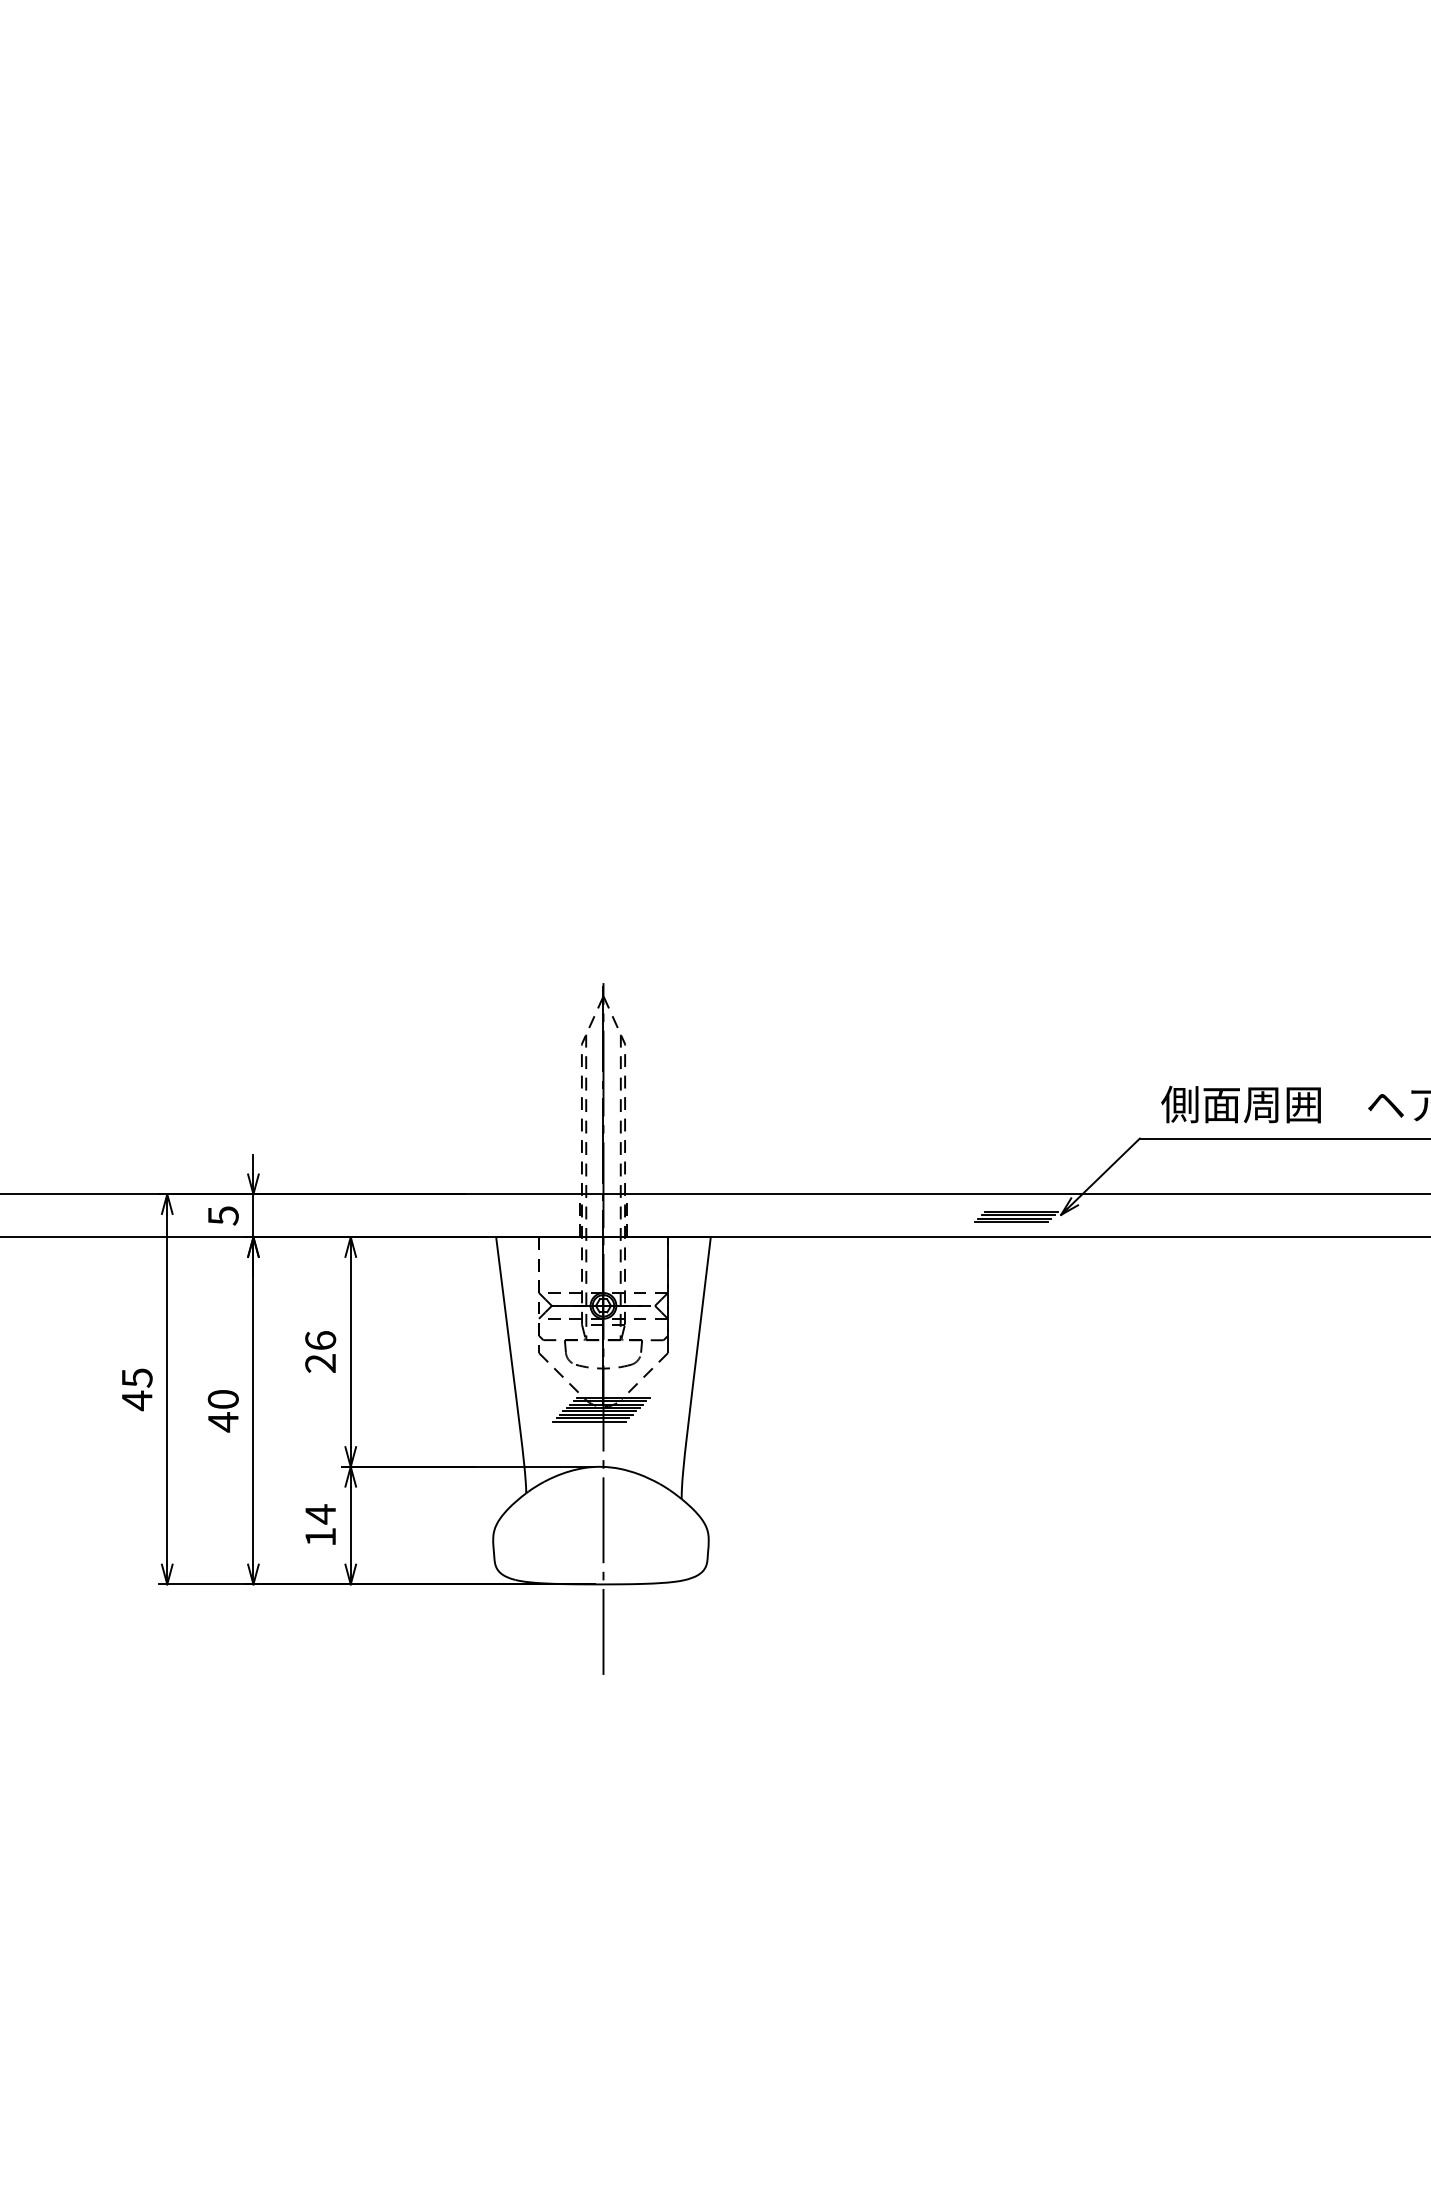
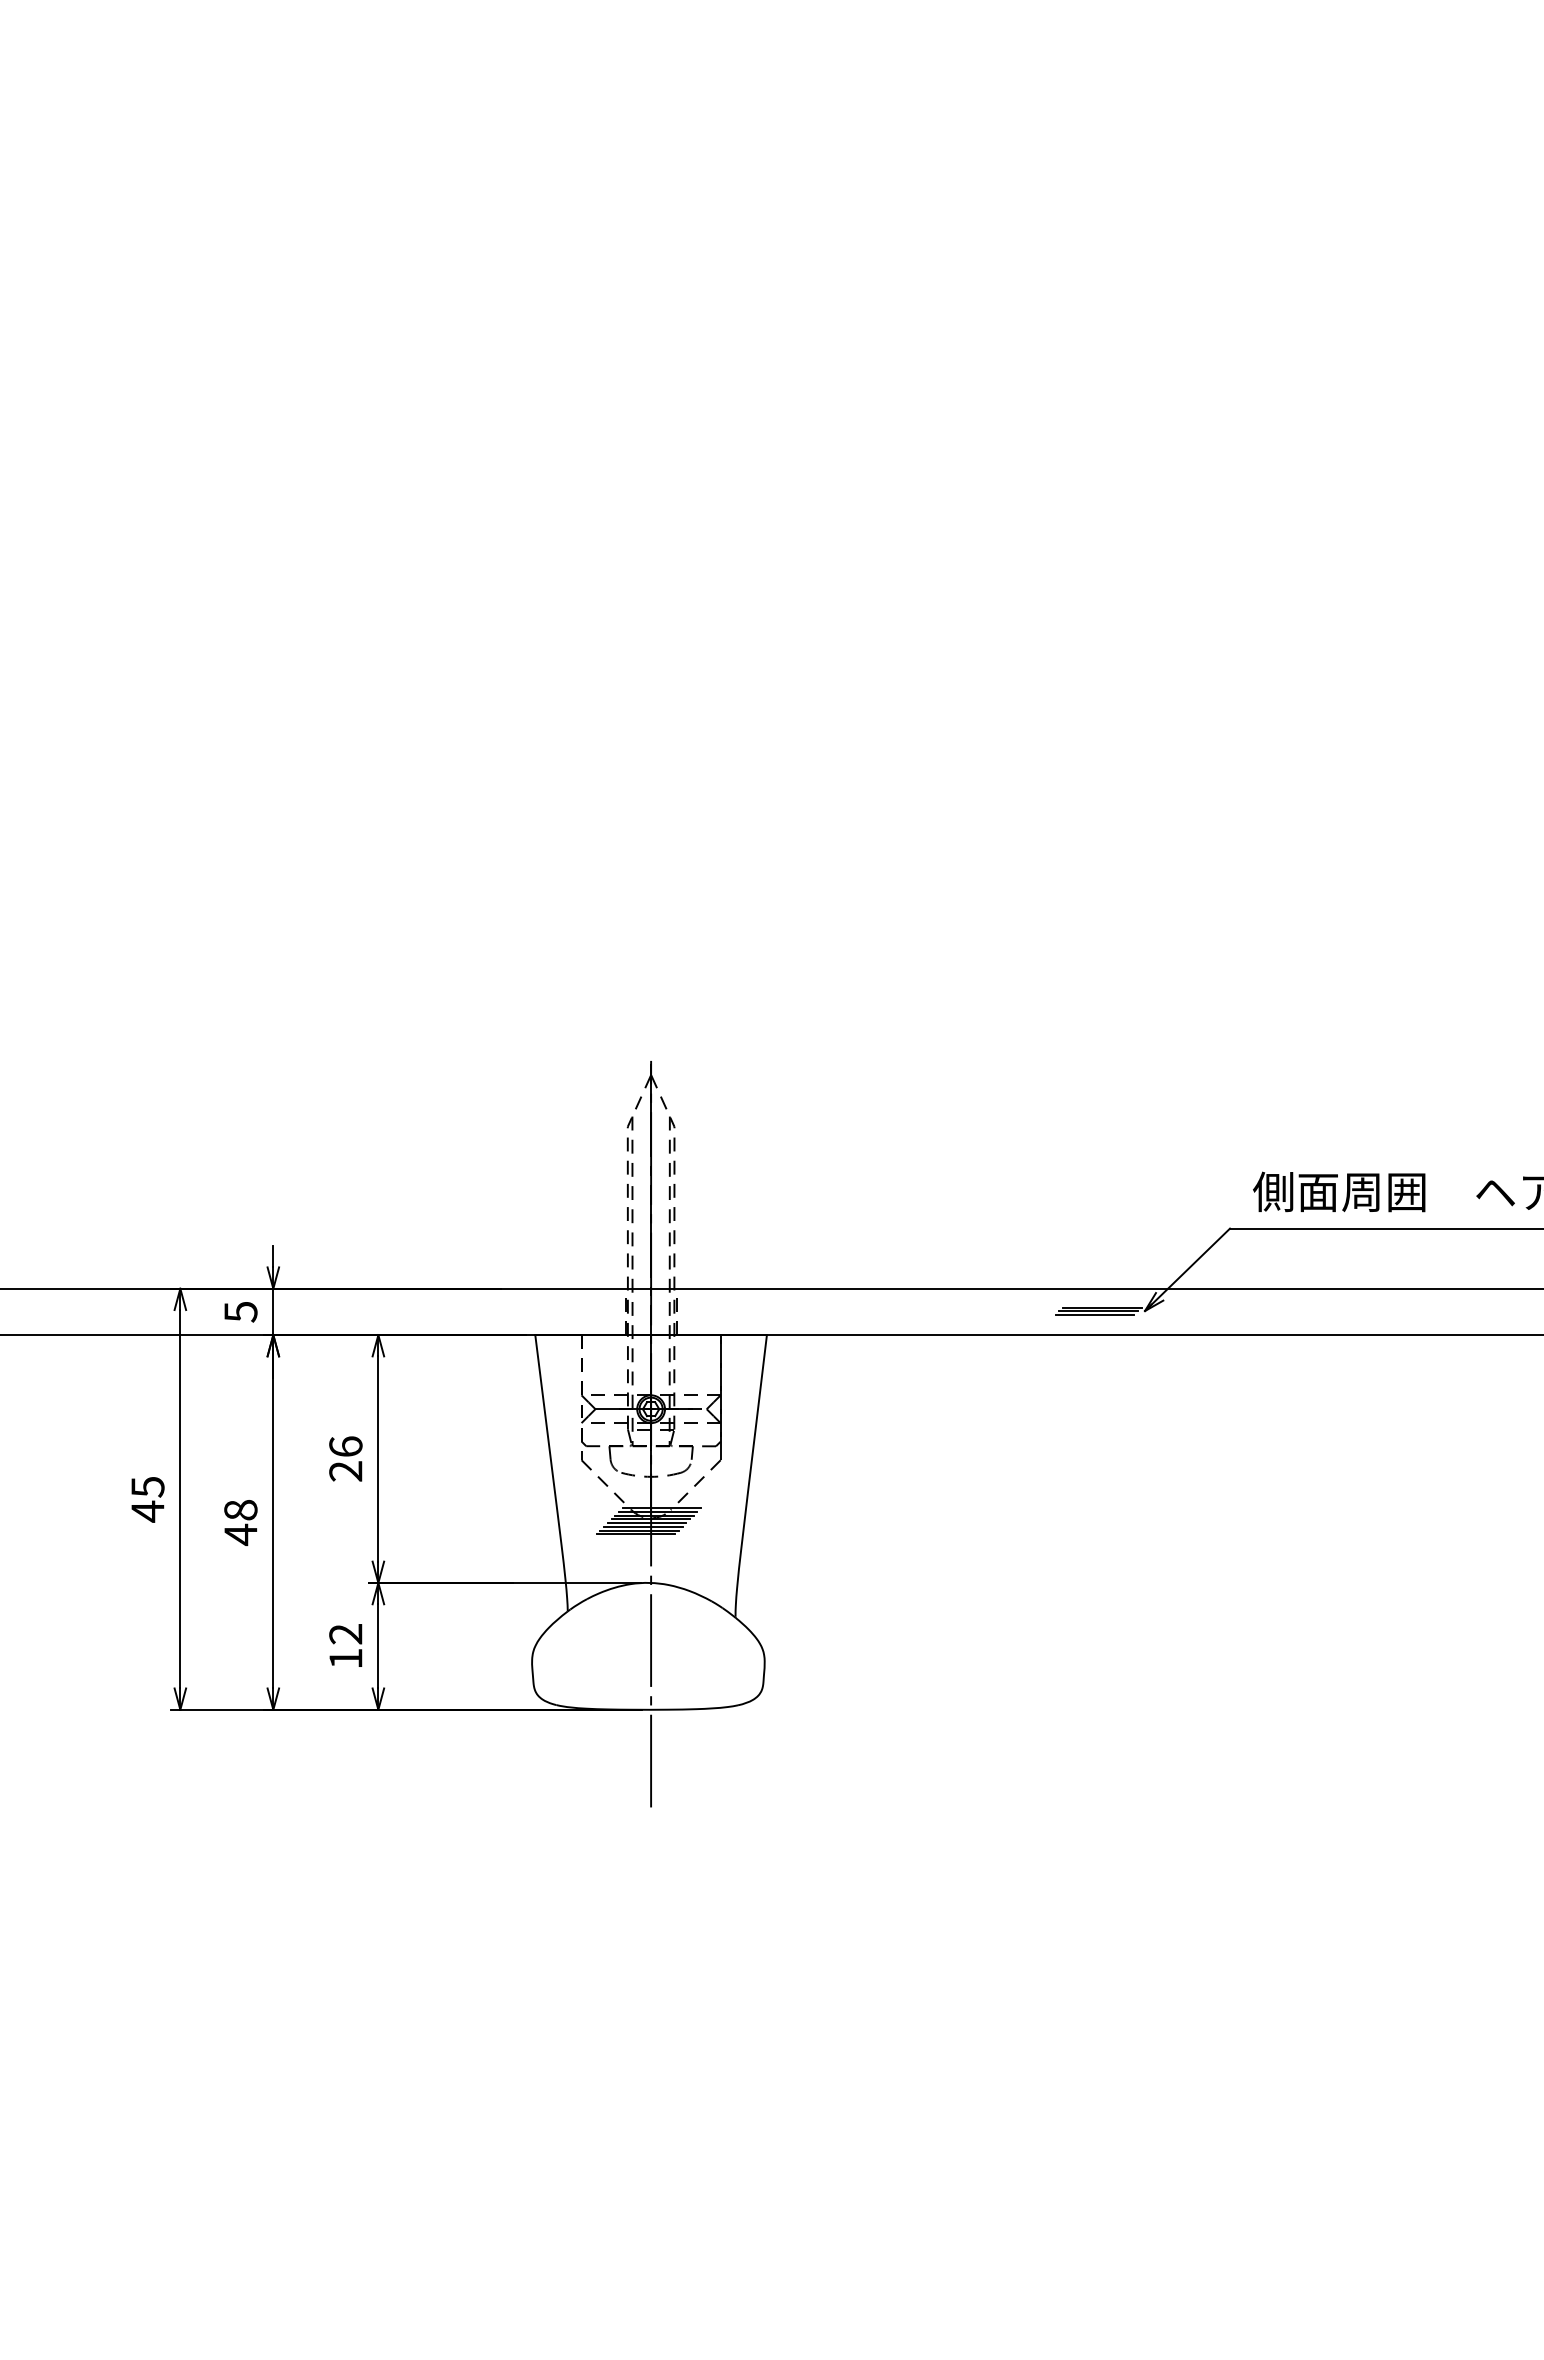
line: (1010, 1221) -> (1090, 1318), removed
text: (223, 1399) -> (240, 1510), 40 -> 48
text: (320, 1514) -> (345, 1634), 14 -> 12

